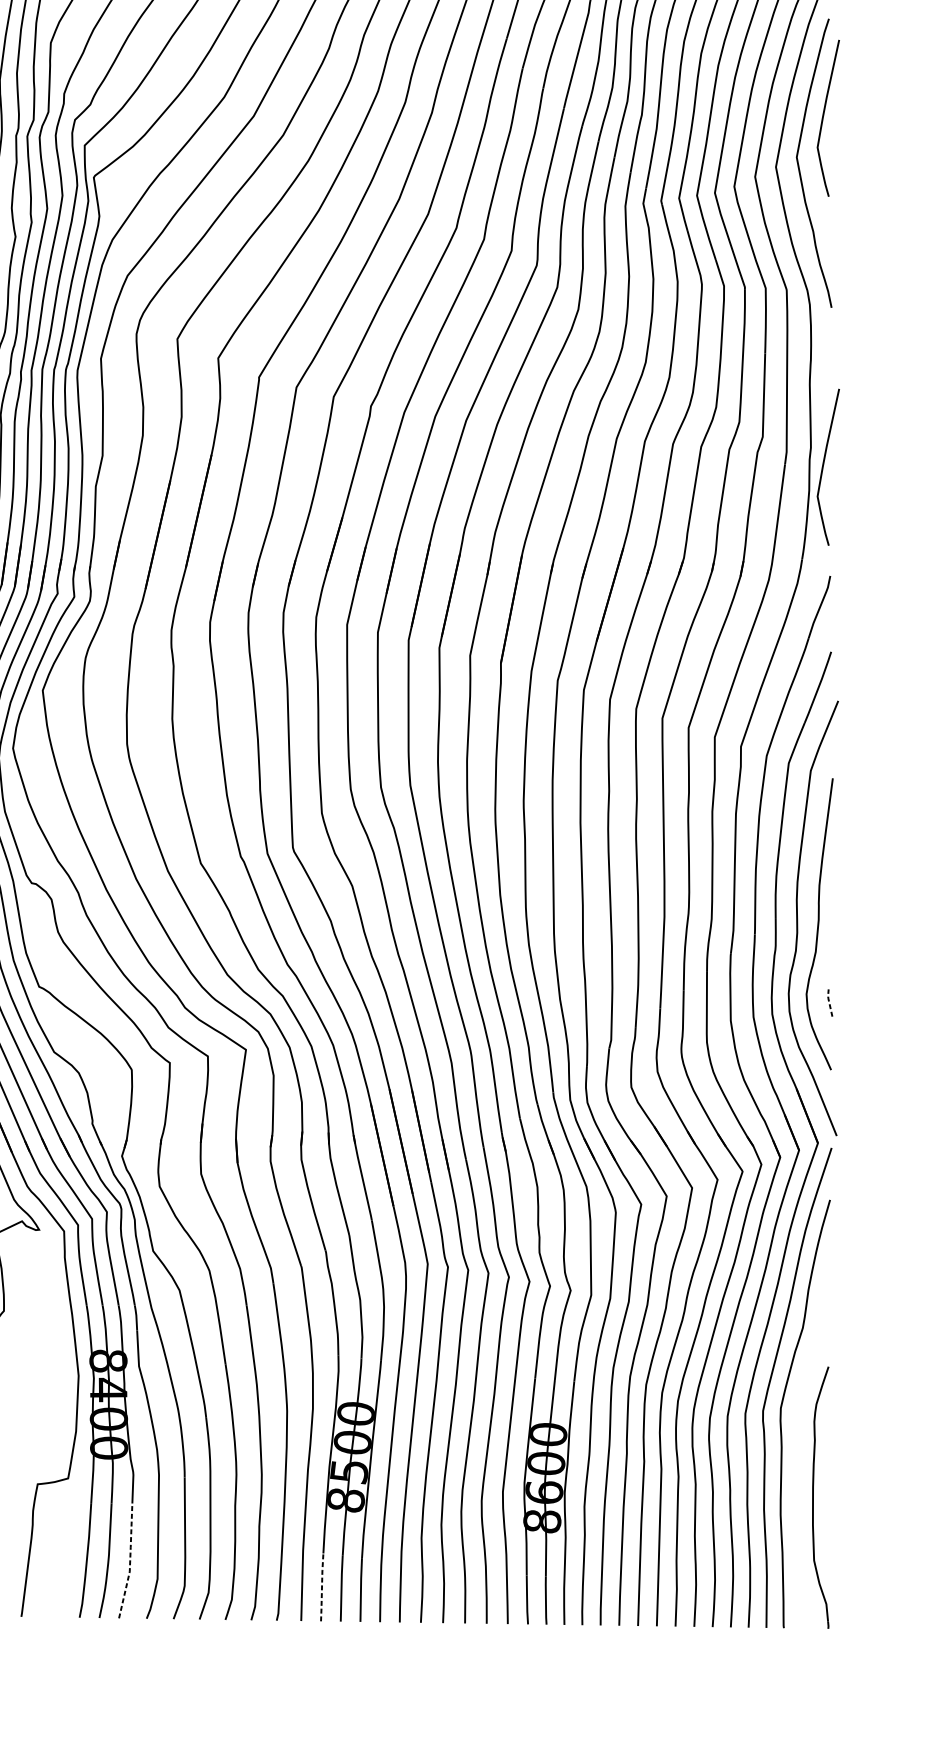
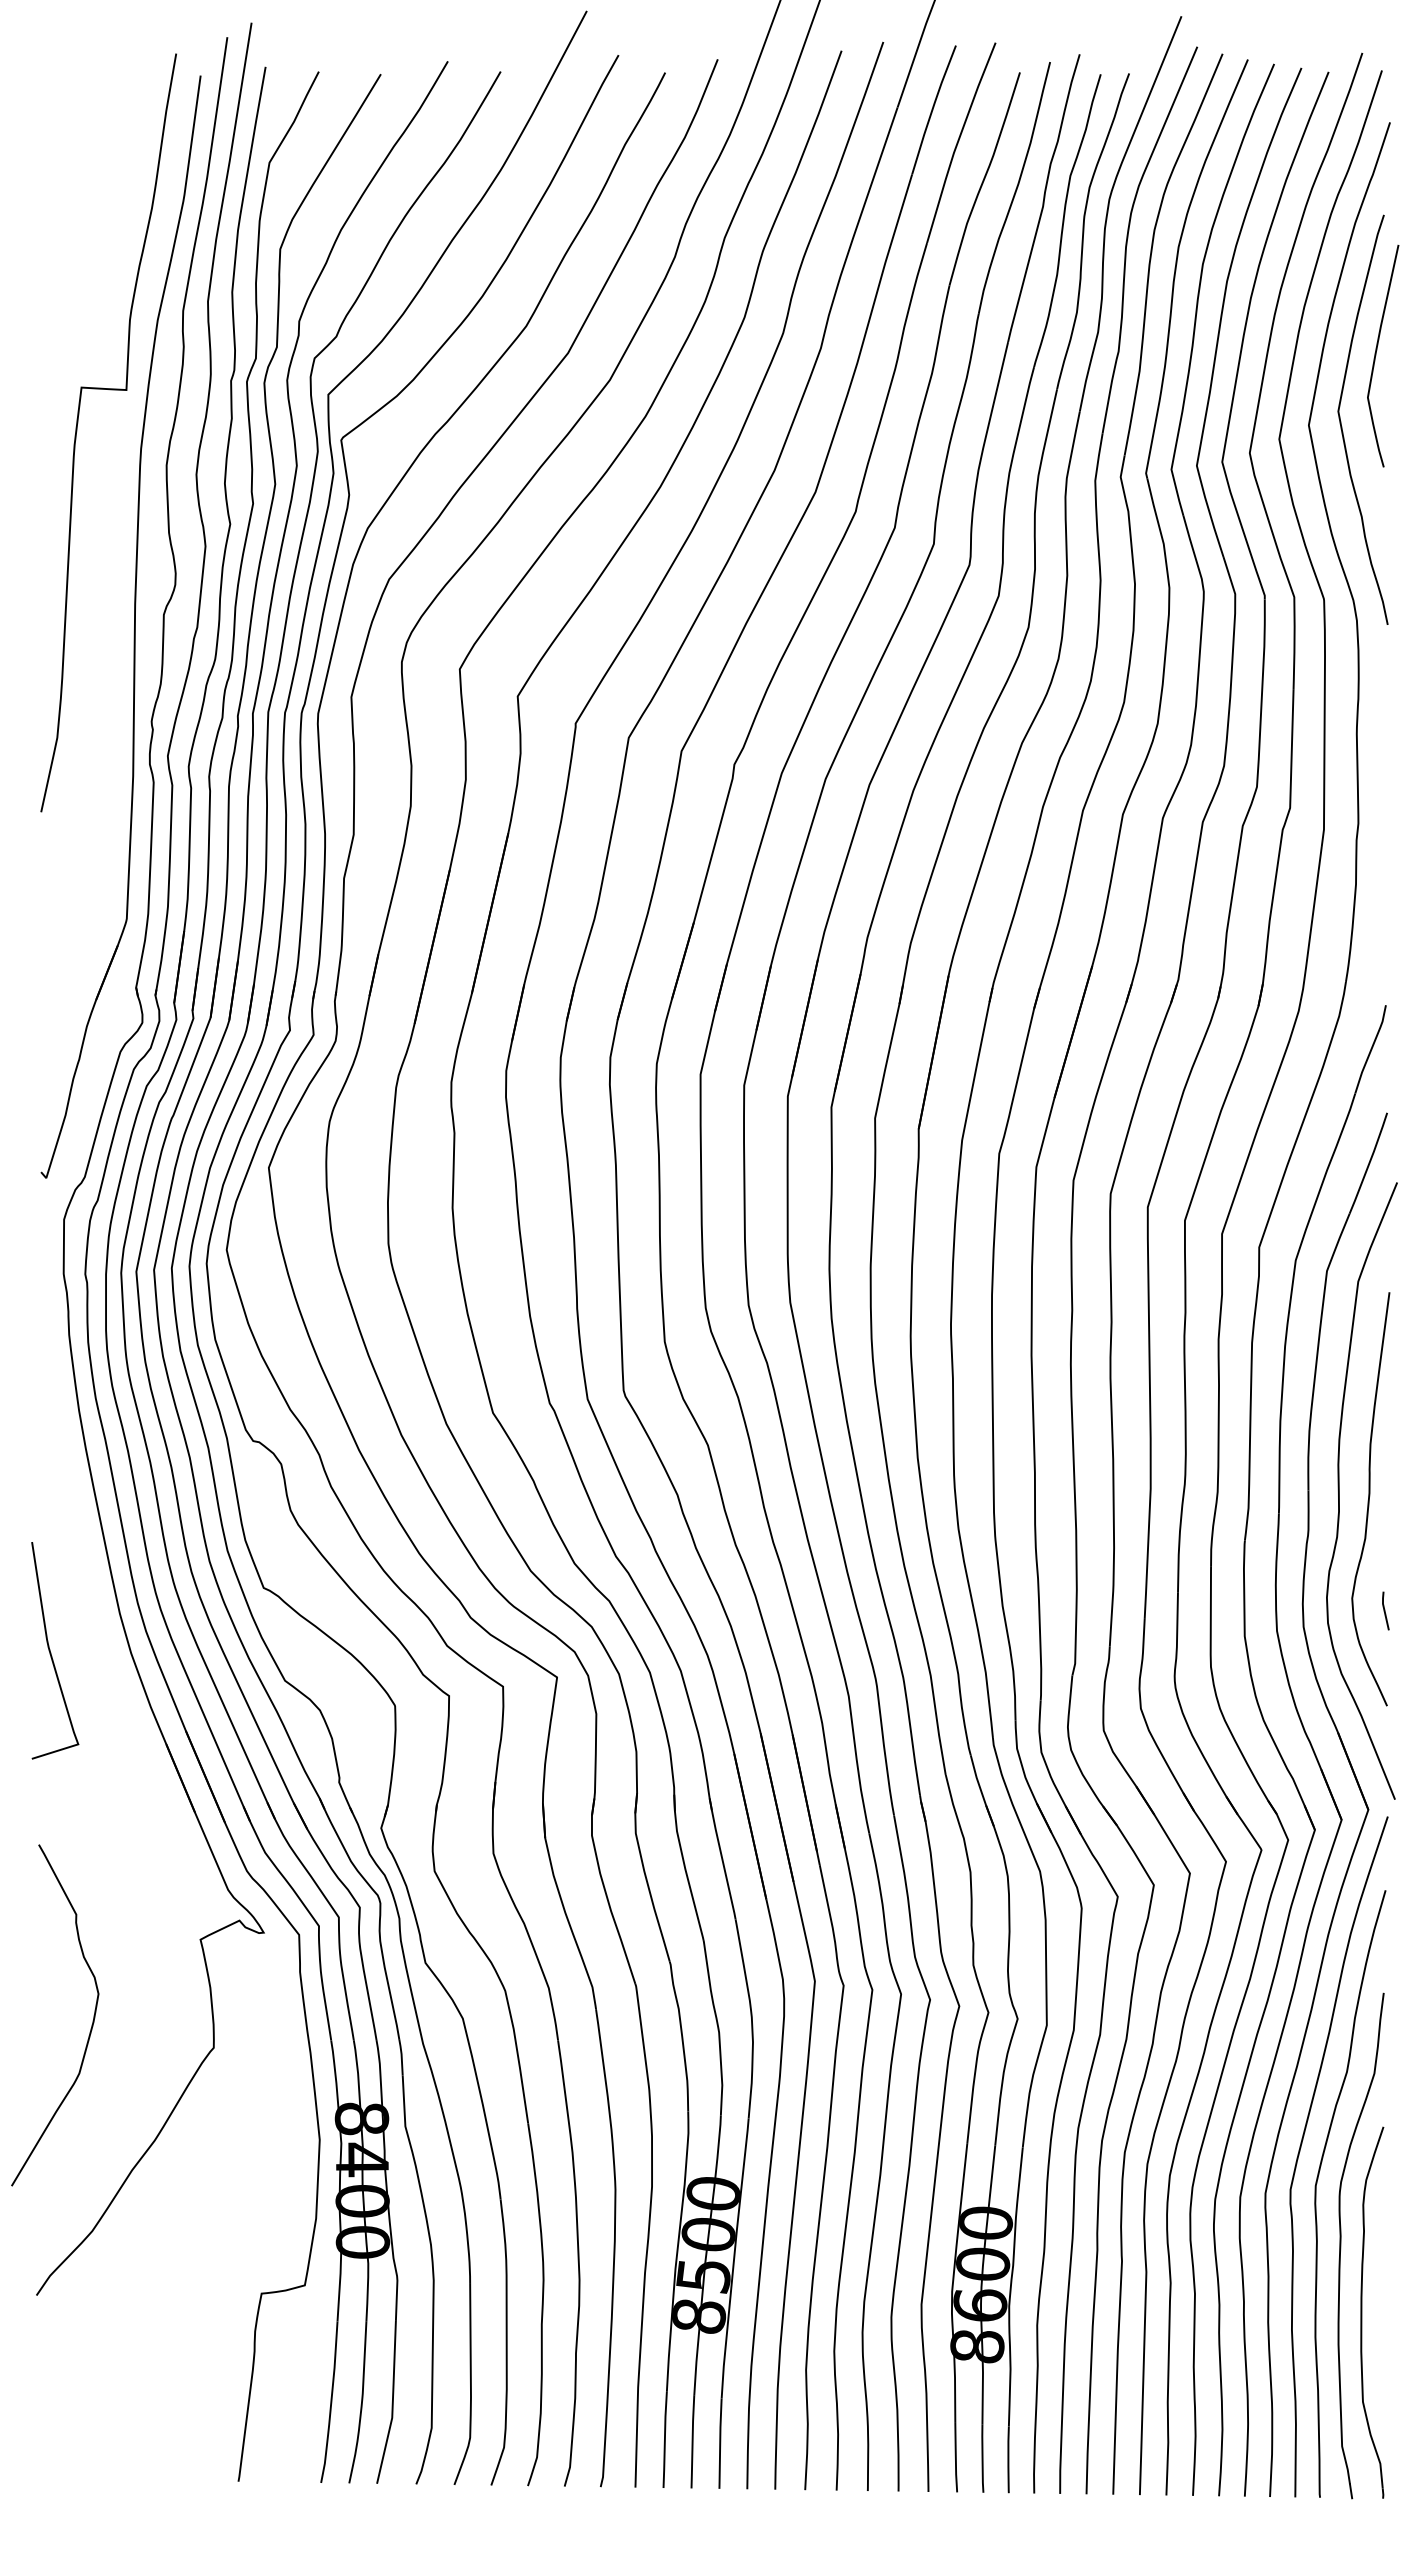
curve: (823, 466) -> (1376, 850), removed
line: (829, 1001) -> (1384, 1609), dashed -> solid
part: (799, 1450) -> (1341, 2245), added
line: (129, 1561) -> (392, 2403), dashed -> solid
line: (321, 1587) -> (664, 2440), dashed -> solid

